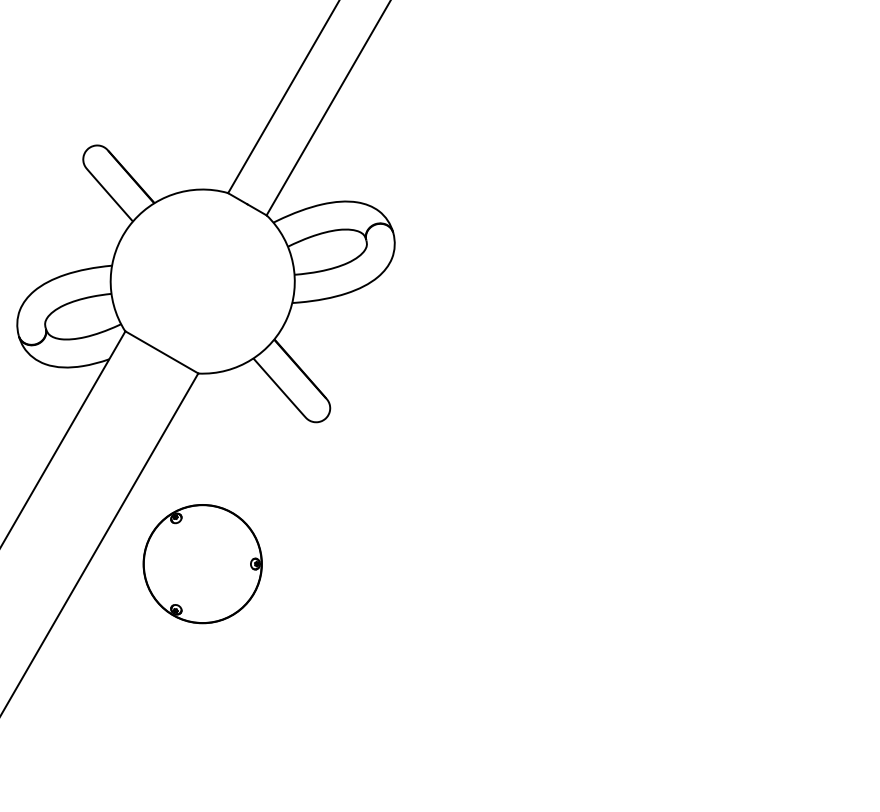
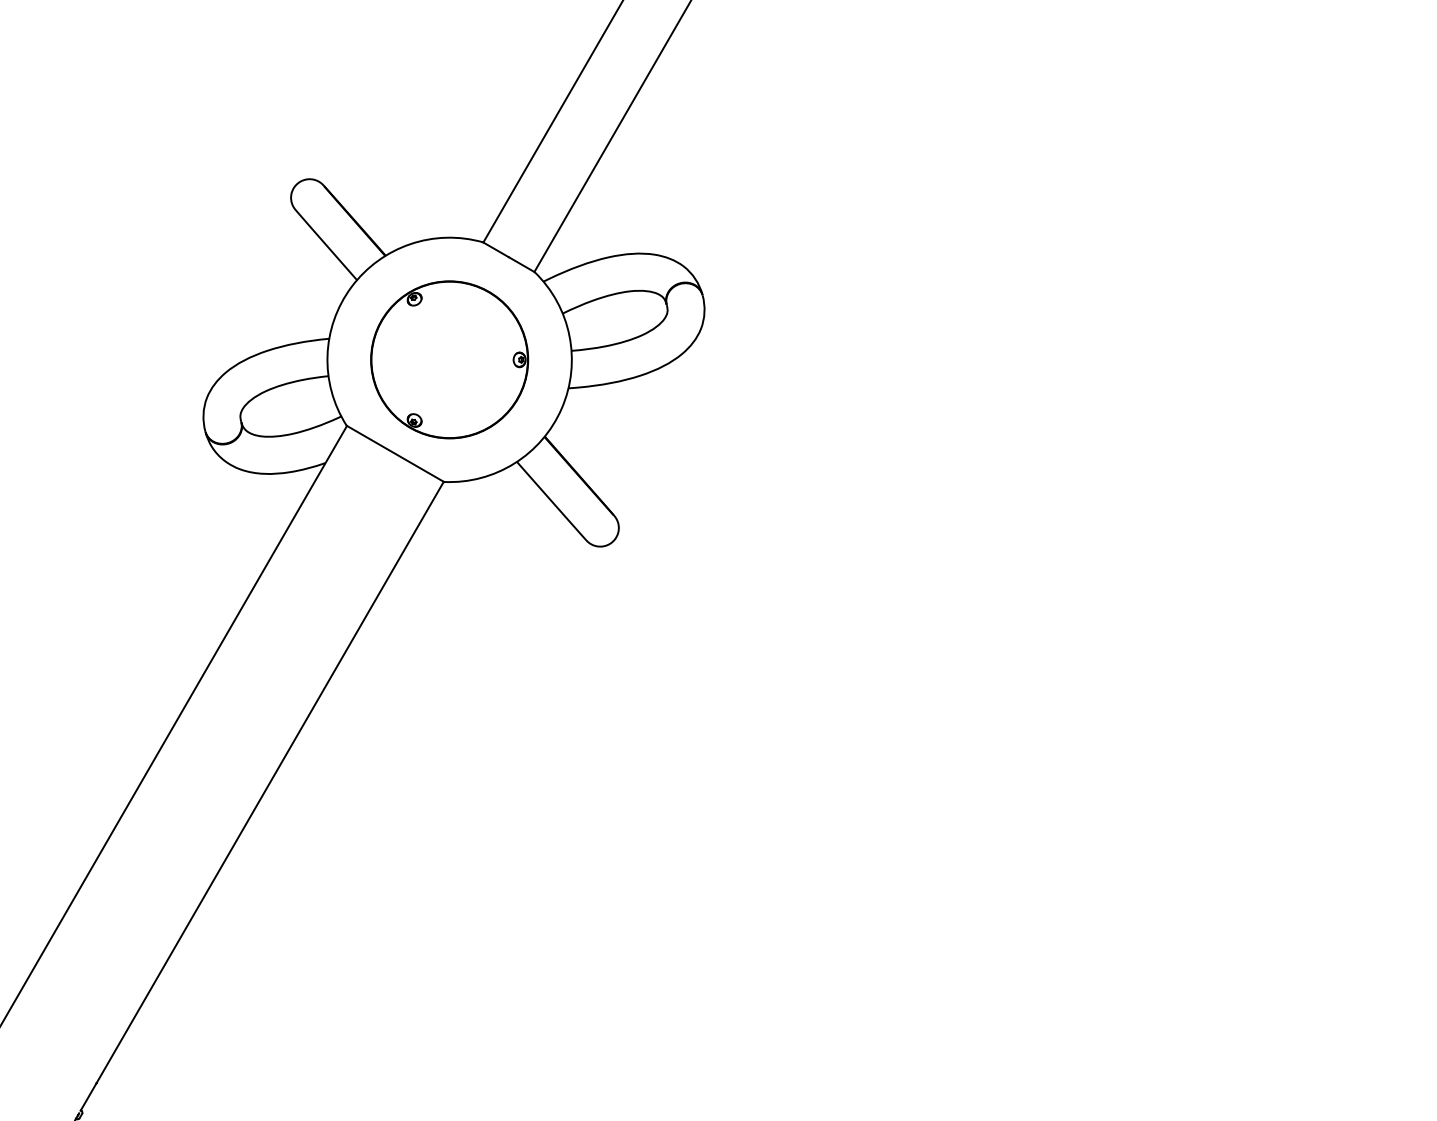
part: (202, 563) -> (449, 359), moved

